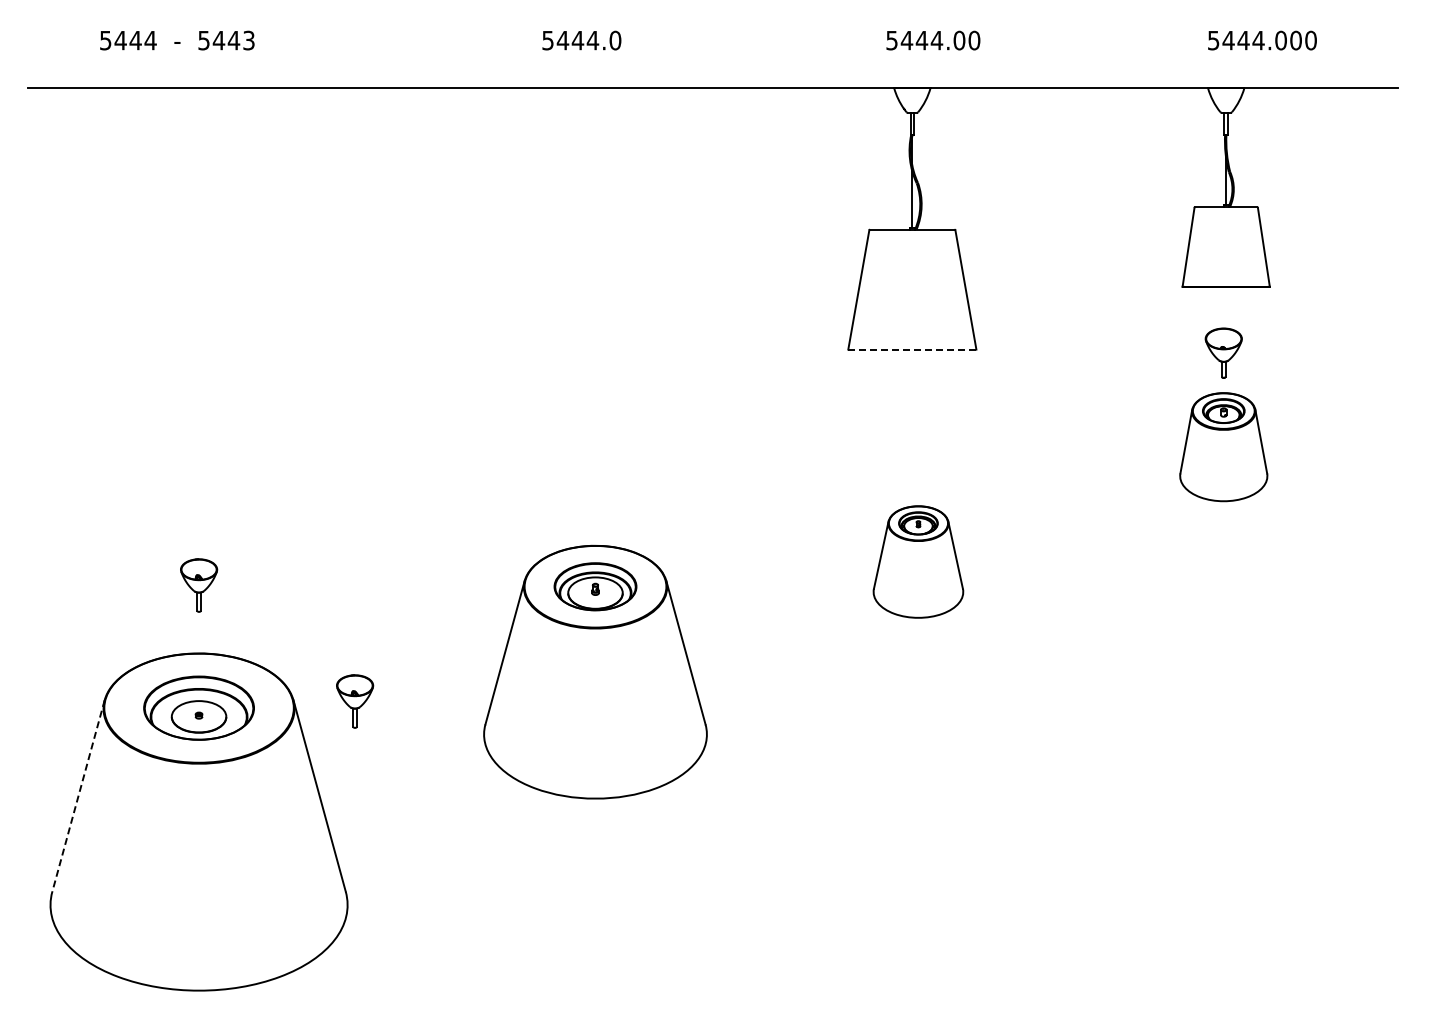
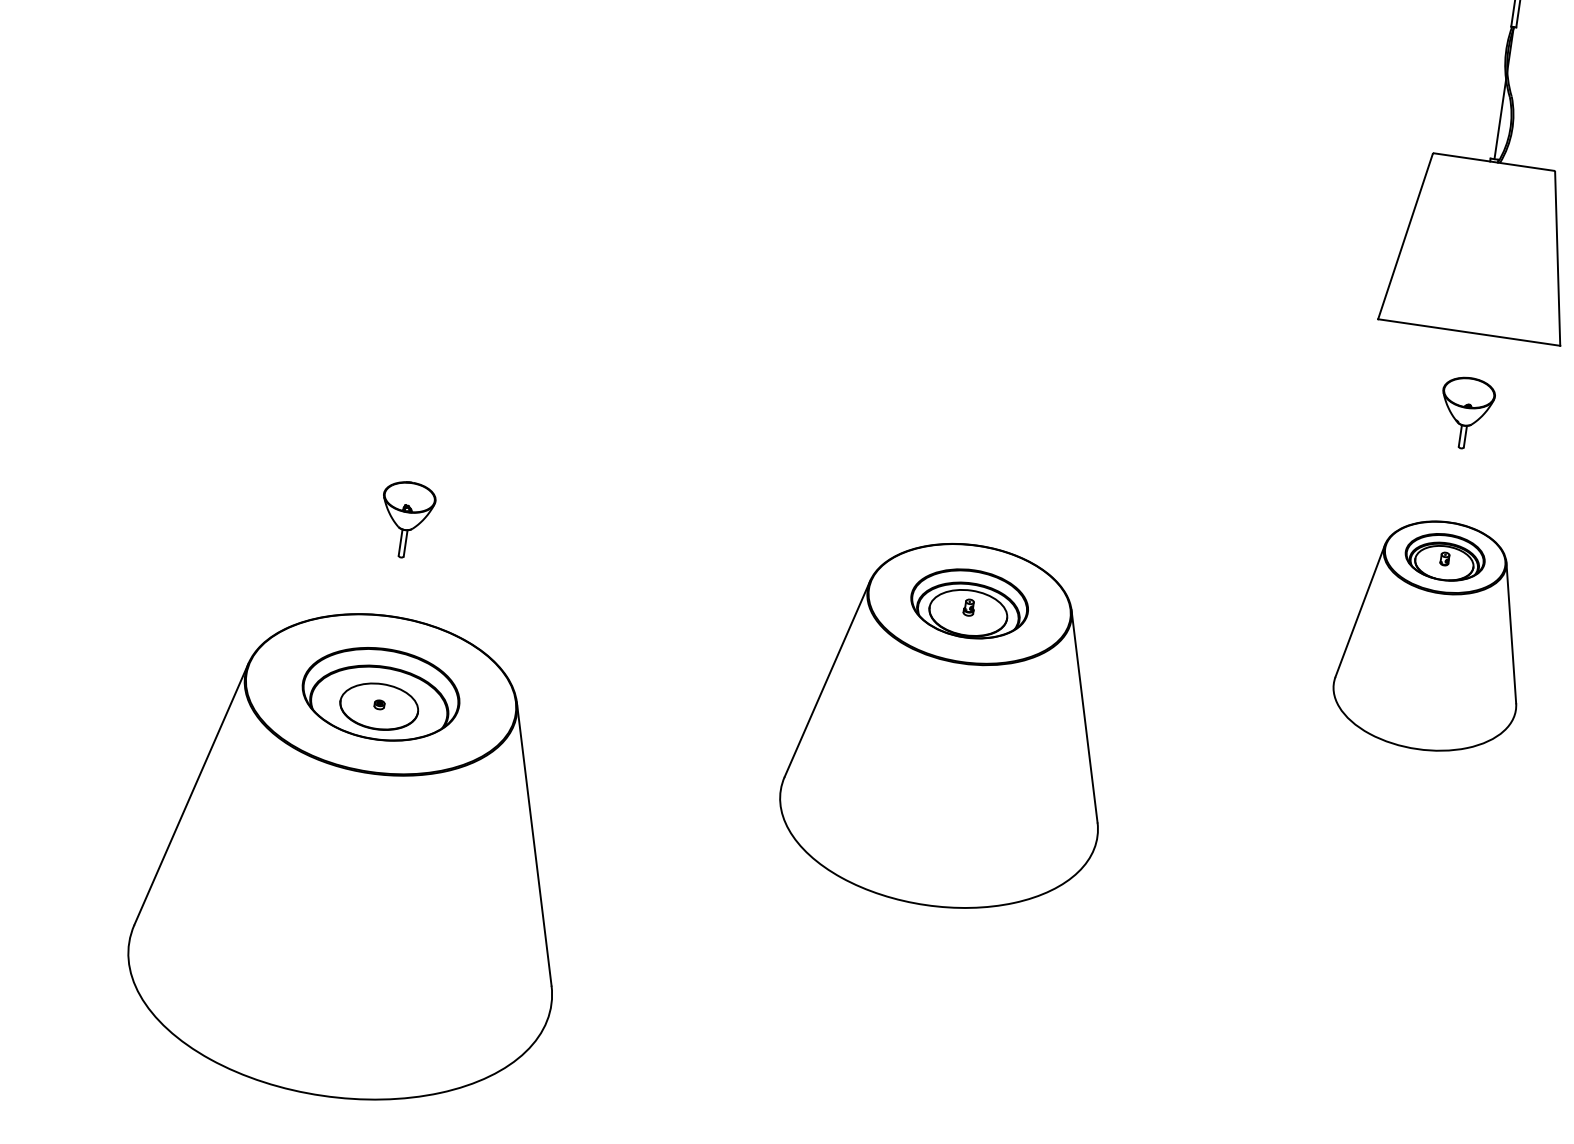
line: (911, 349) -> (1467, 332), dashed -> solid
part: (918, 405) -> (1466, 413), added
part: (918, 561) -> (1433, 634), size x1.43
part: (355, 701) -> (604, 717), removed
line: (78, 796) -> (191, 794), dashed -> solid

